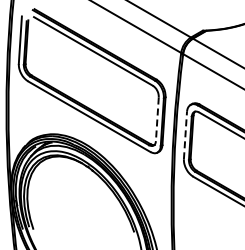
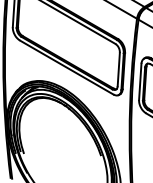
line: (157, 119) -> (118, 69), dashed -> solid
line: (185, 135) -> (140, 81), dashed -> solid

